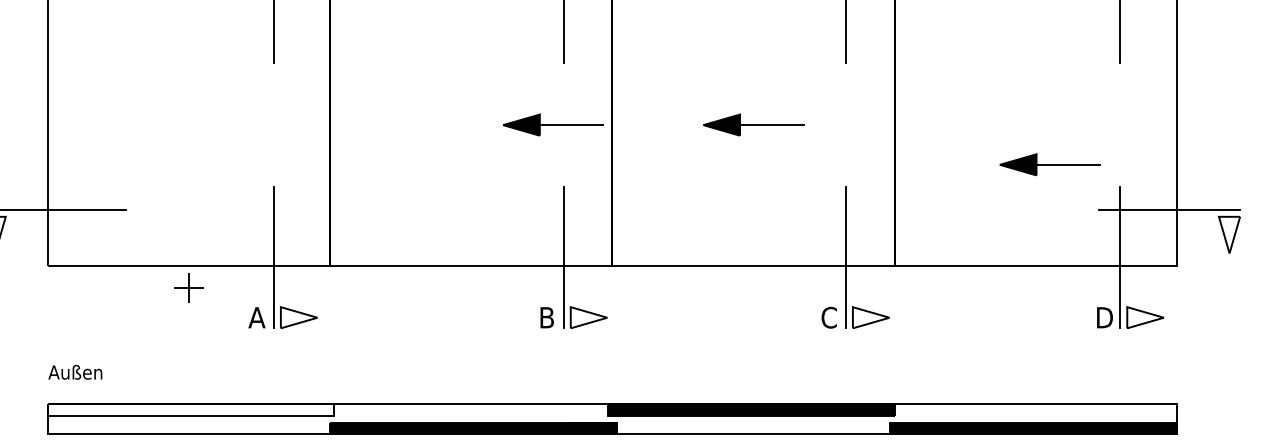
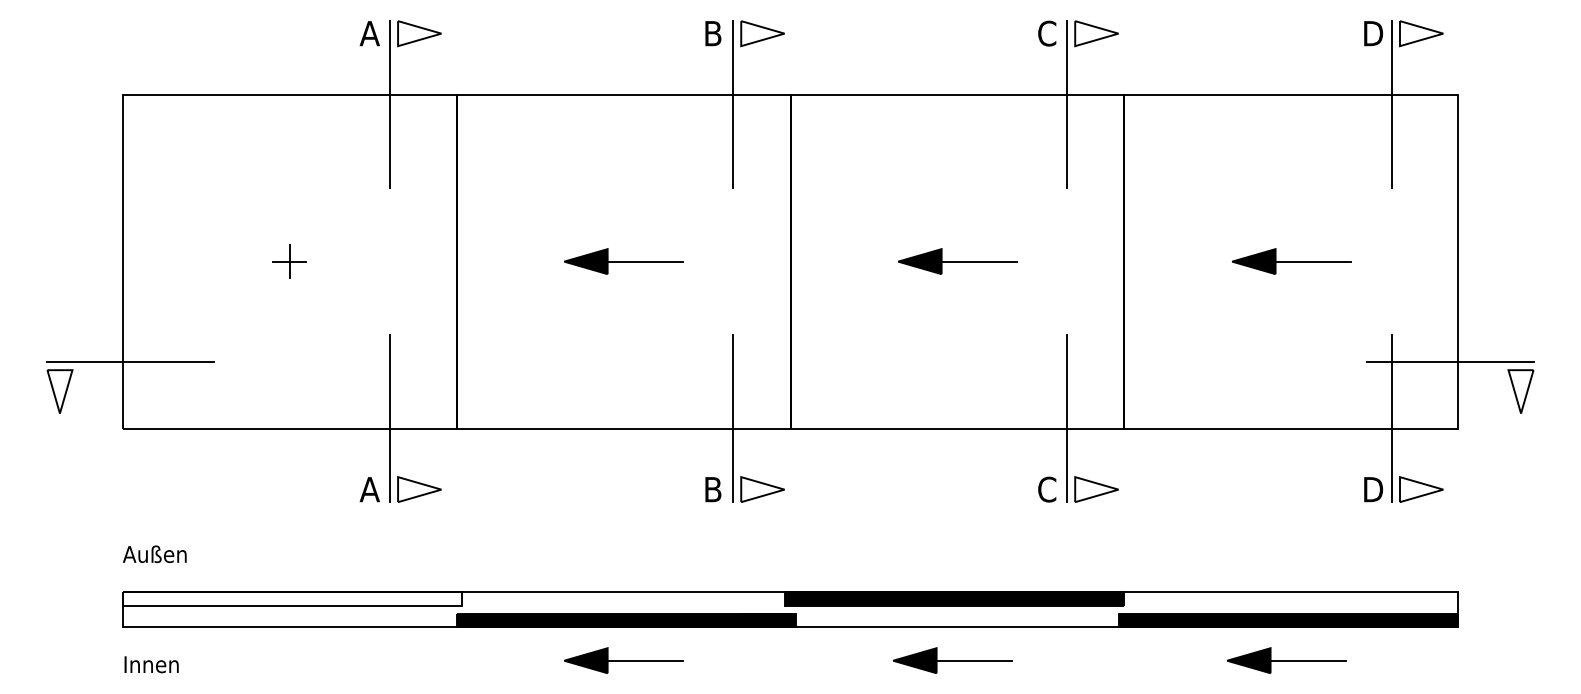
part: (553, 125) -> (623, 261), moved
part: (1049, 164) -> (1291, 261), moved
part: (189, 288) -> (289, 261), moved

